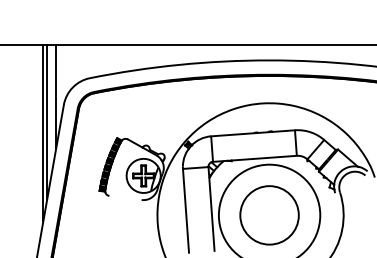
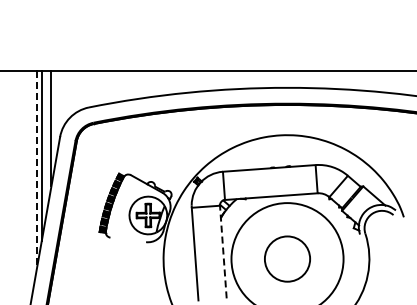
line: (43, 133) -> (37, 168), solid -> dashed
line: (211, 208) -> (223, 251), solid -> dashed
circle: (269, 214) -> (287, 258), size x0.7

